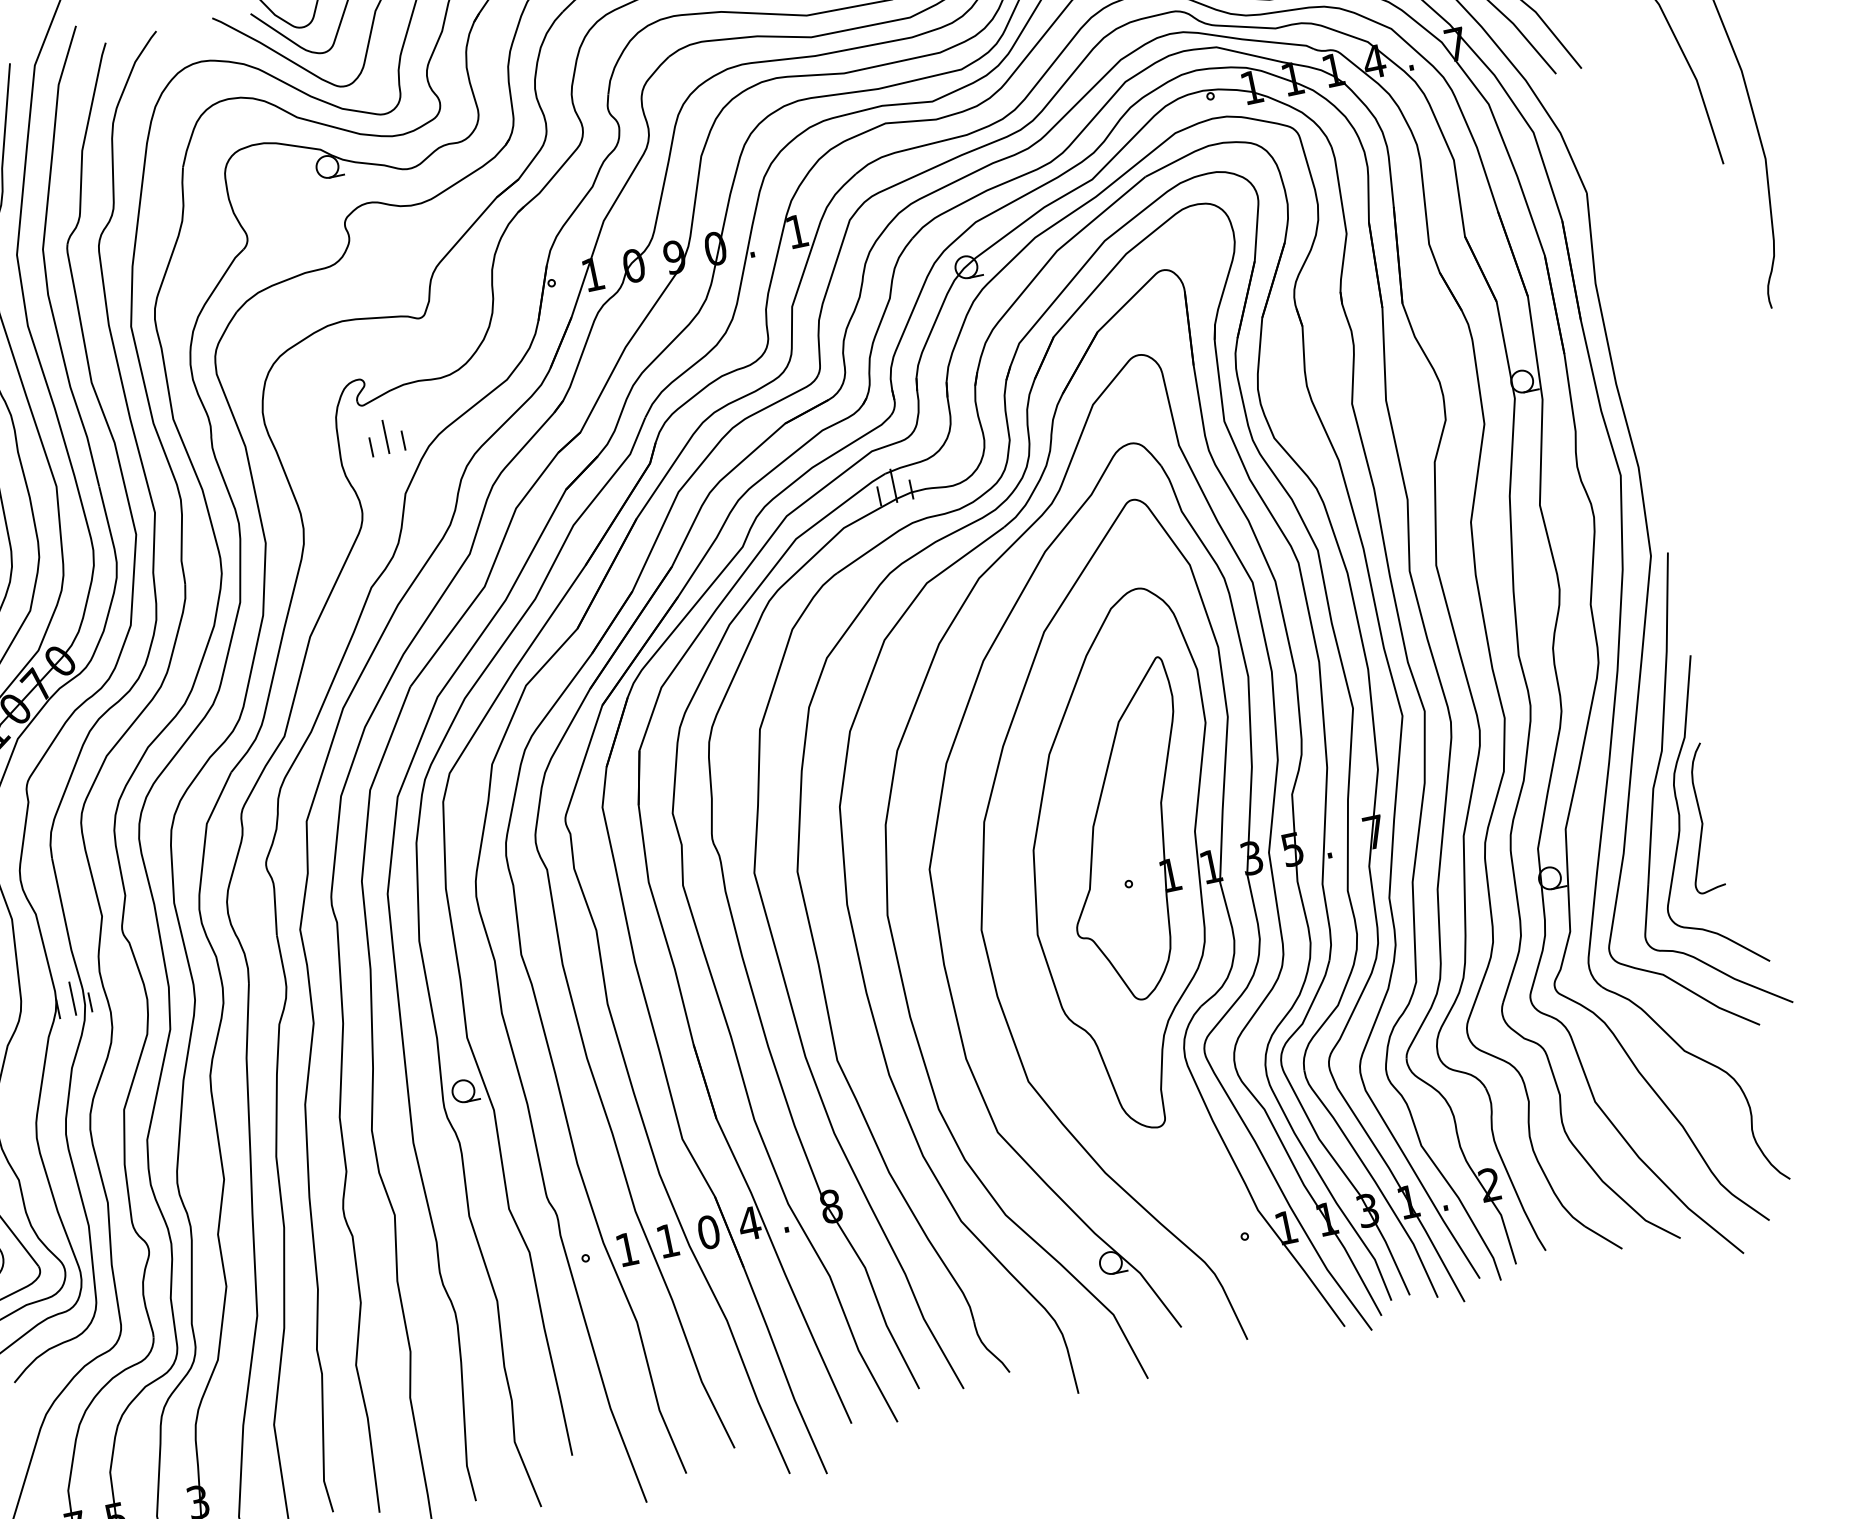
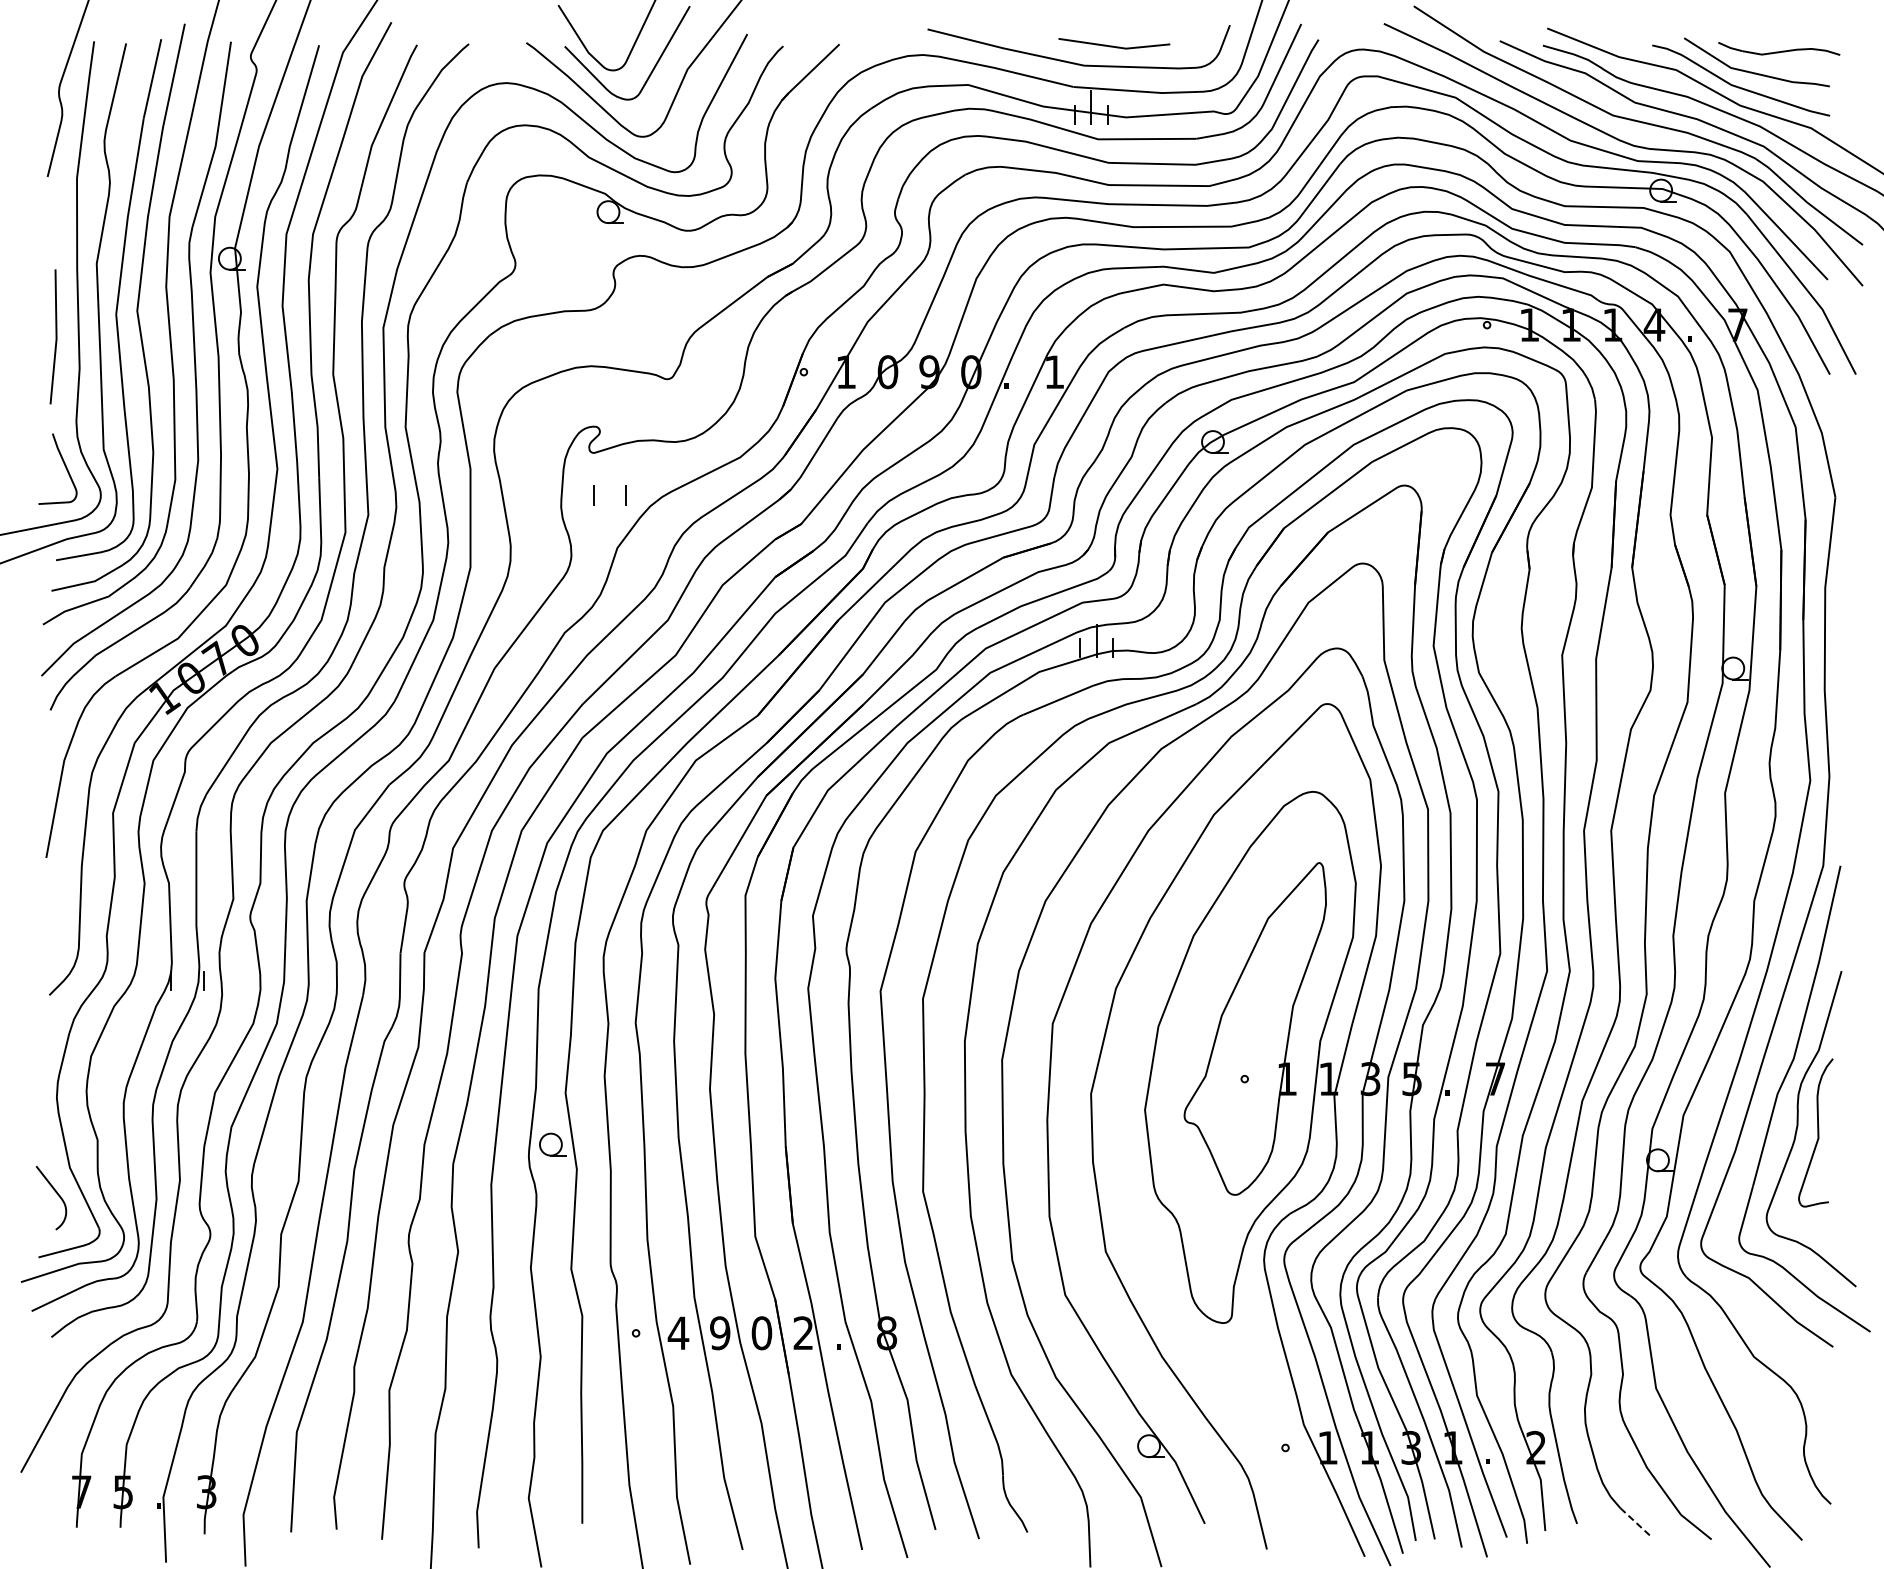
line: (385, 436) -> (609, 487), removed
line: (72, 998) -> (187, 973), removed
text: (749, 1223) -> (803, 1332), 4 -> 2
line: (1602, 1237) -> (1635, 1522), solid -> dashed
text: (668, 1241) -> (720, 1333), 1 -> 9
text: (627, 1248) -> (678, 1332), 1 -> 4

